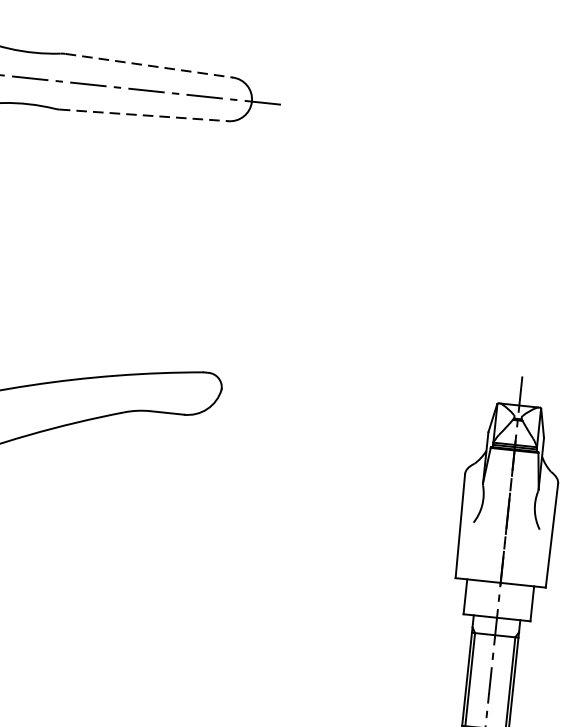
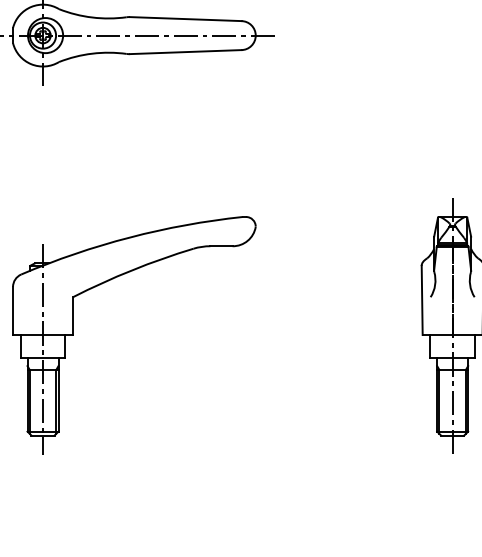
line: (148, 66) -> (185, 19), dashed -> solid
line: (143, 115) -> (185, 52), dashed -> solid

